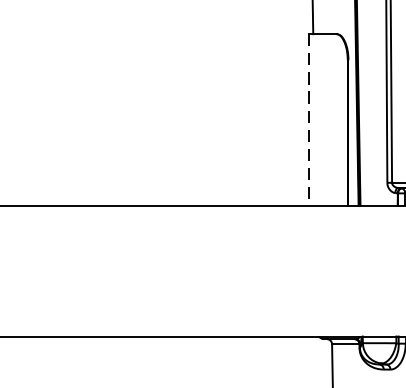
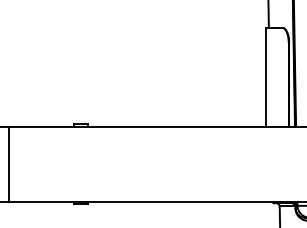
line: (309, 120) -> (266, 77), dashed -> solid

